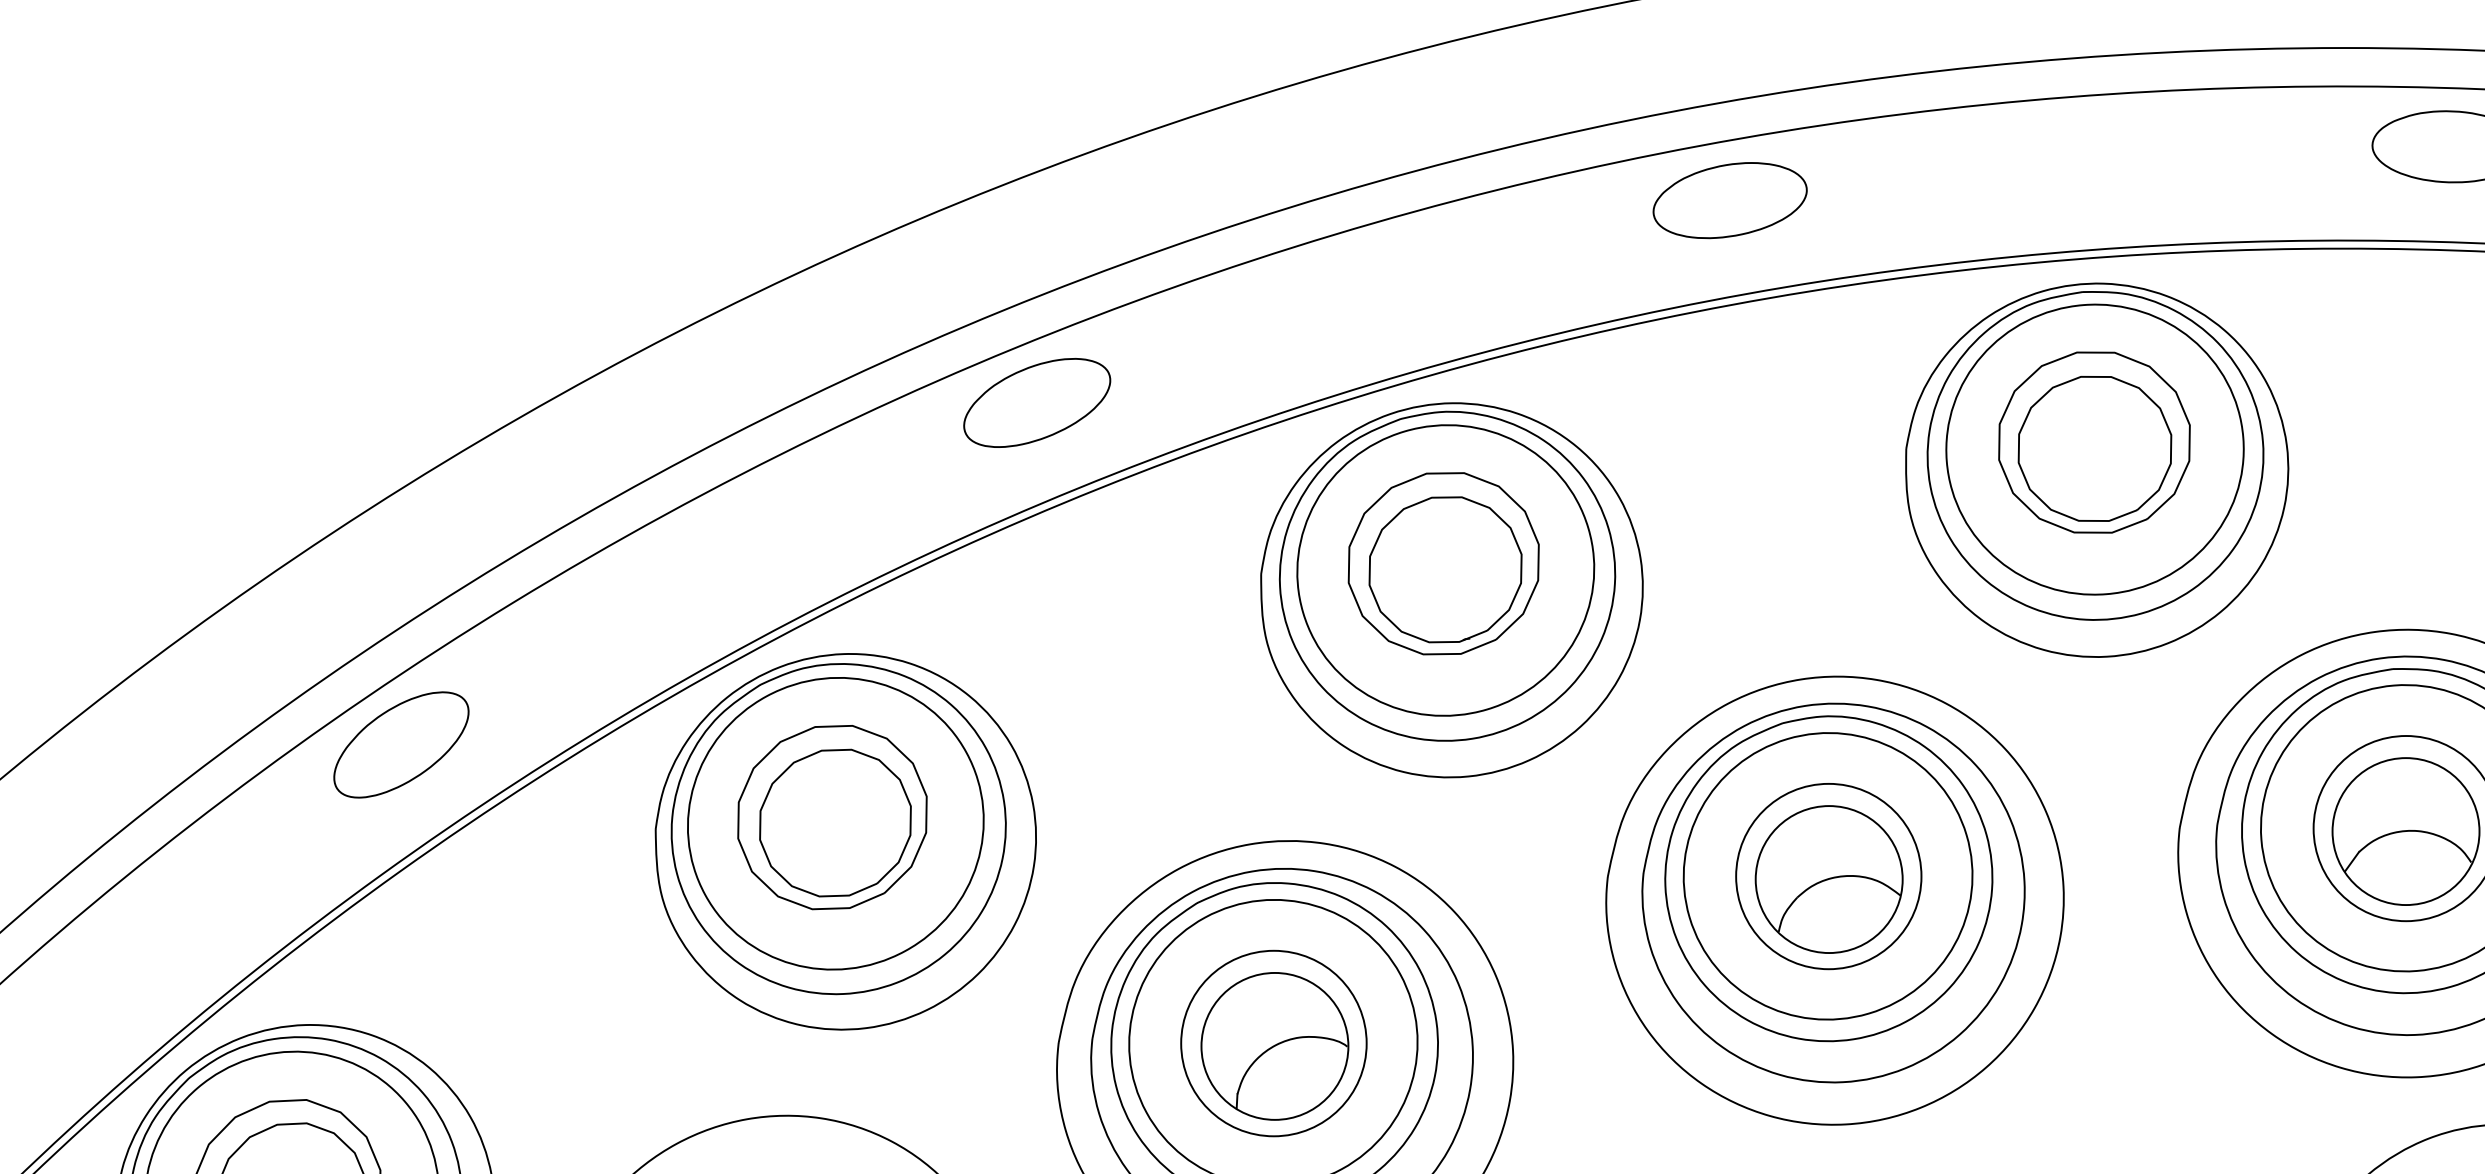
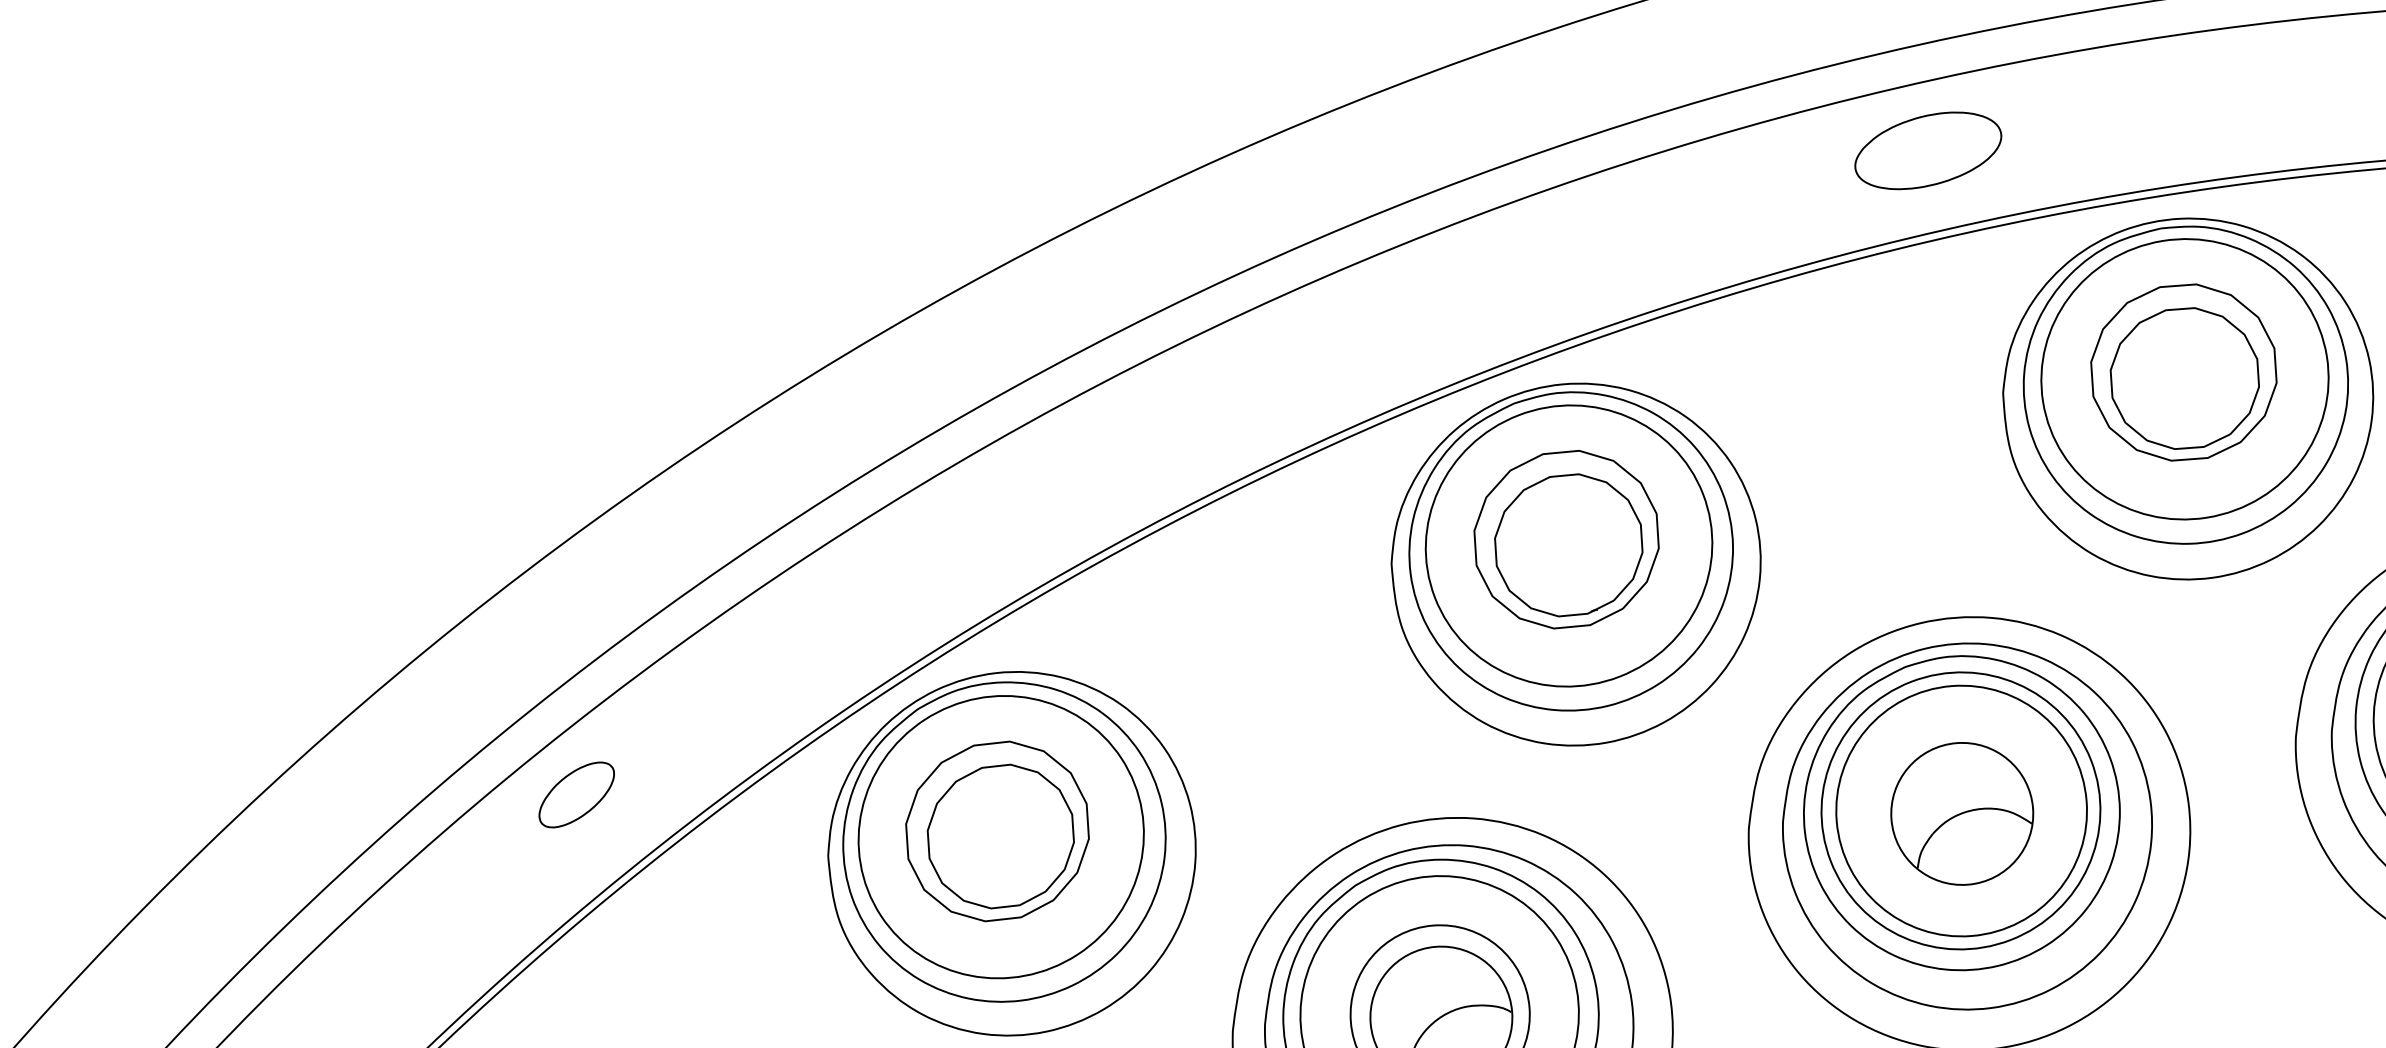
part: (1729, 200) -> (1927, 150), moved
part: (1037, 402) -> (1162, 415), removed
part: (401, 744) -> (576, 794), size x0.6
circle: (1828, 876) -> (1961, 811), size x1.4

